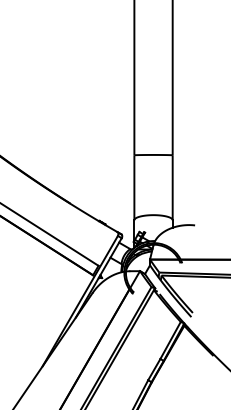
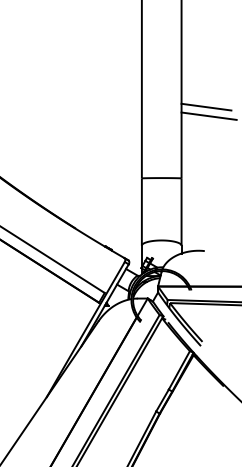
line: (196, 85) -> (206, 106), added
line: (198, 94) -> (208, 115), added

